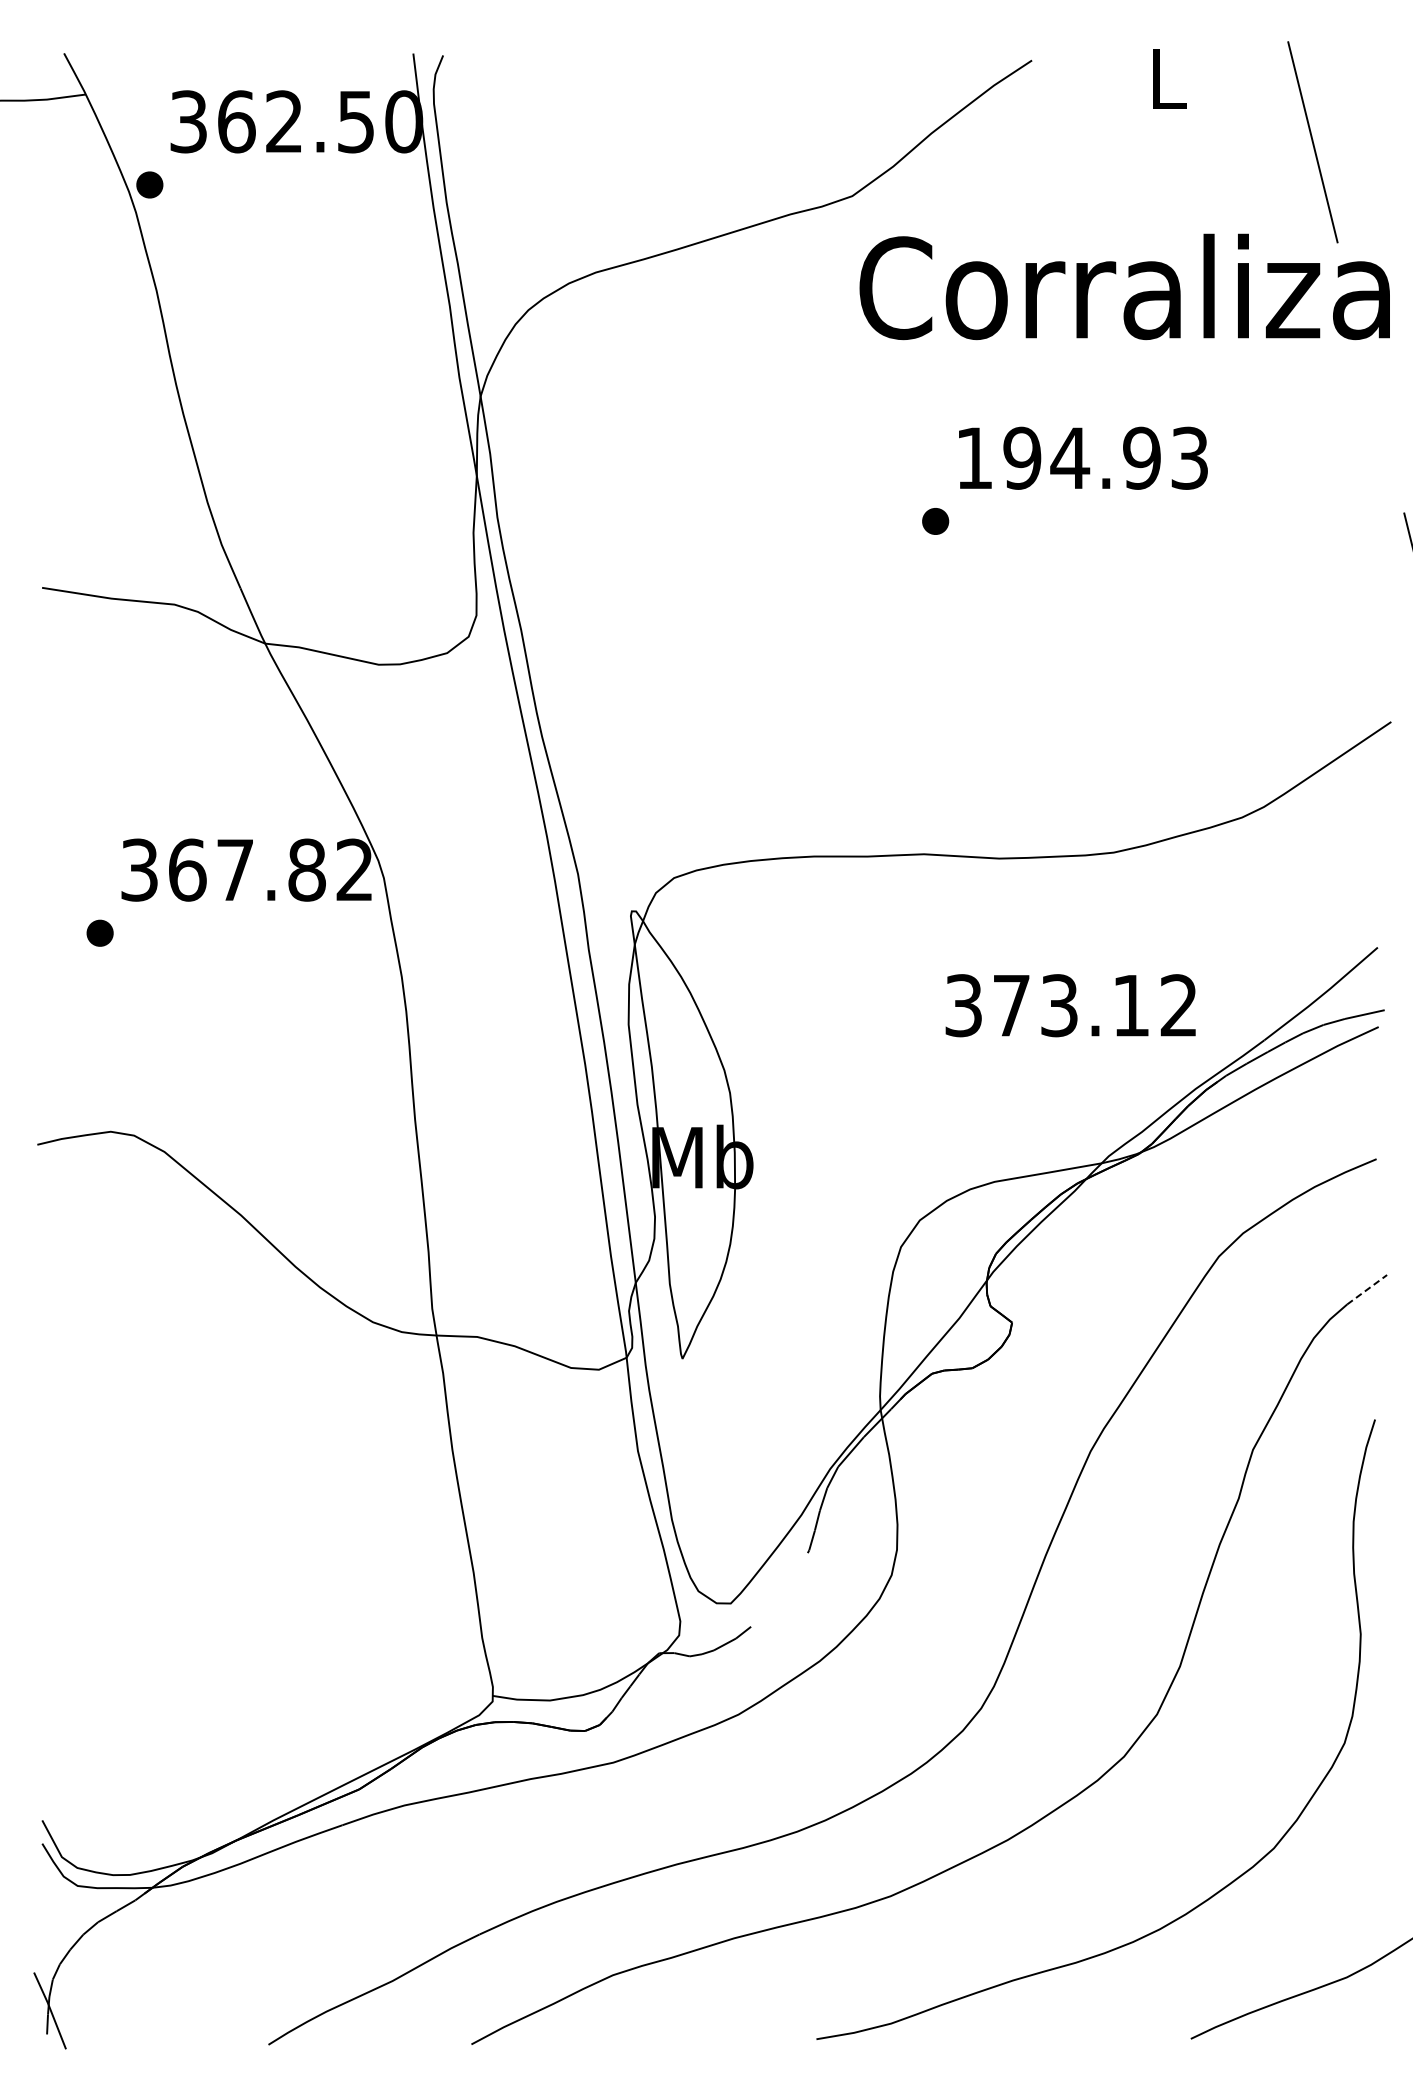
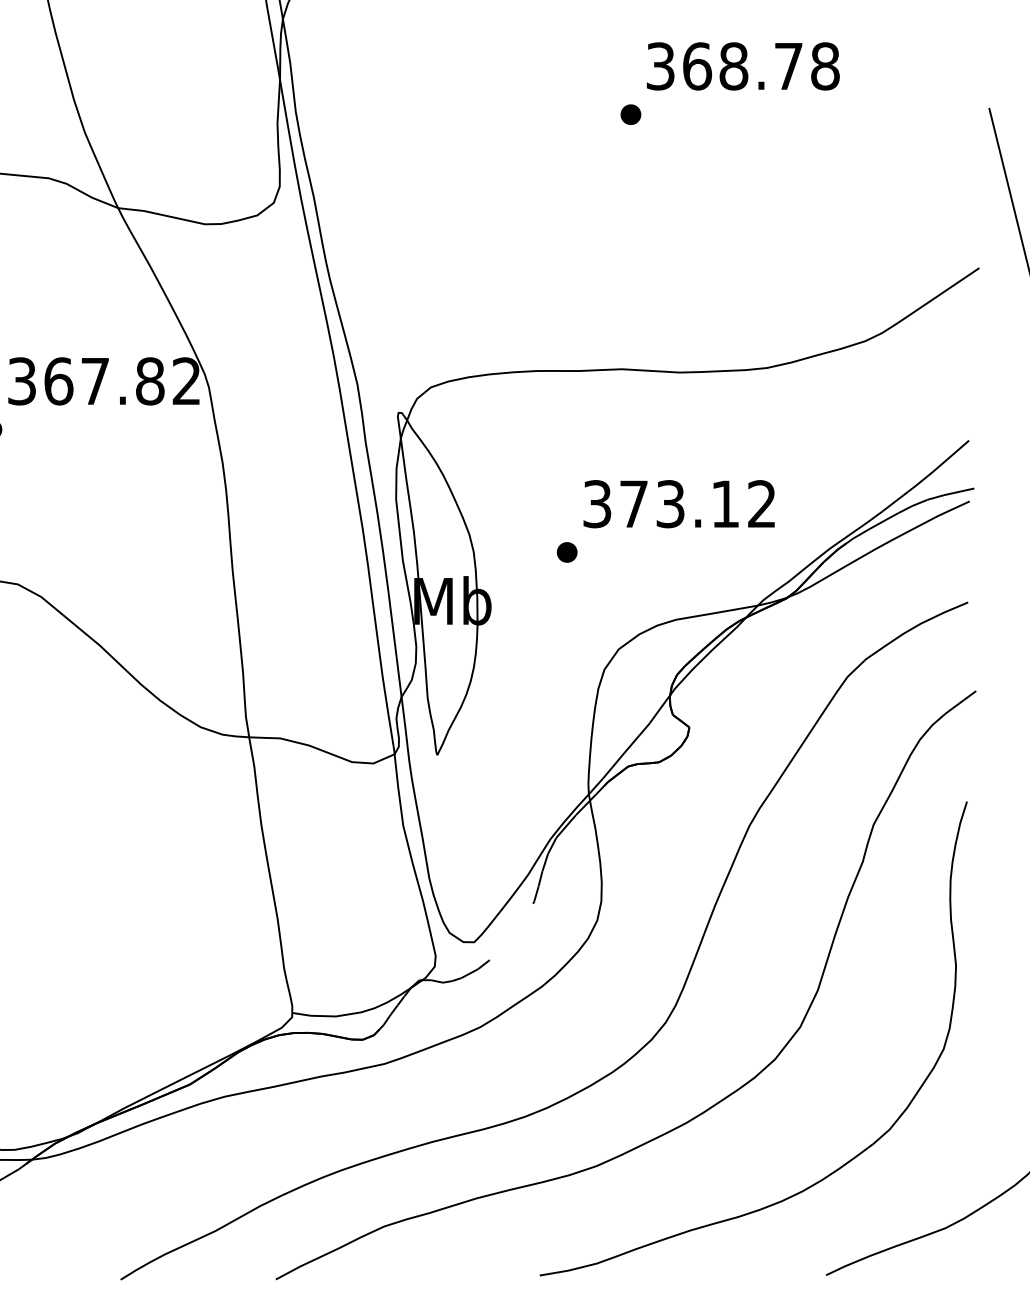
text: (1082, 457) -> (743, 65), 194.93 -> 368.78
text: (1070, 1005) -> (679, 504), moved
part: (851, 1093) -> (566, 552), added
line: (1367, 1289) -> (961, 702), dashed -> solid

